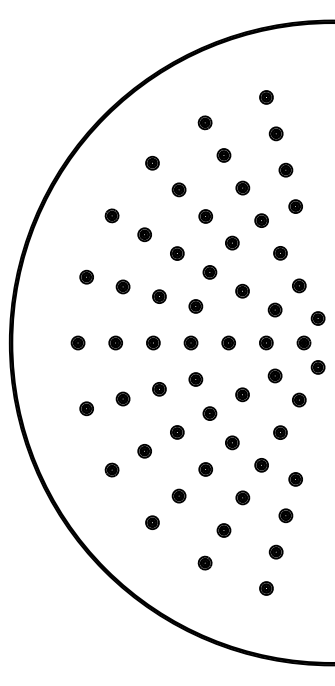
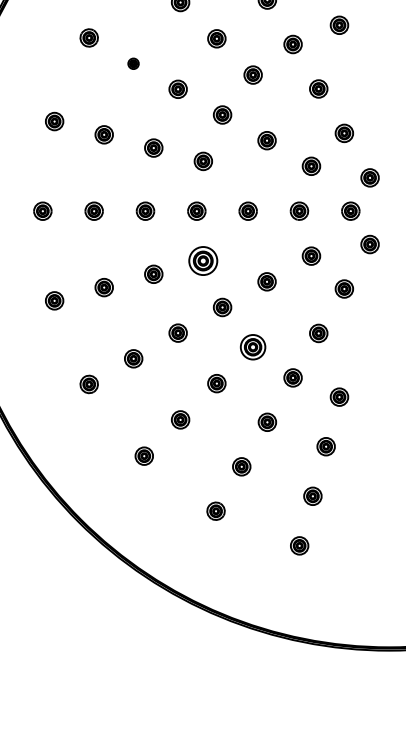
part: (144, 234) -> (133, 63), size x0.6
part: (195, 379) -> (202, 260), size x1.6
part: (232, 442) -> (253, 346), size x1.4

